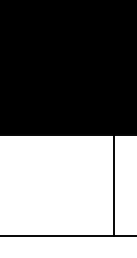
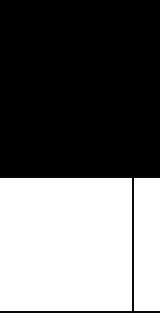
line: (114, 185) -> (133, 244), moved

